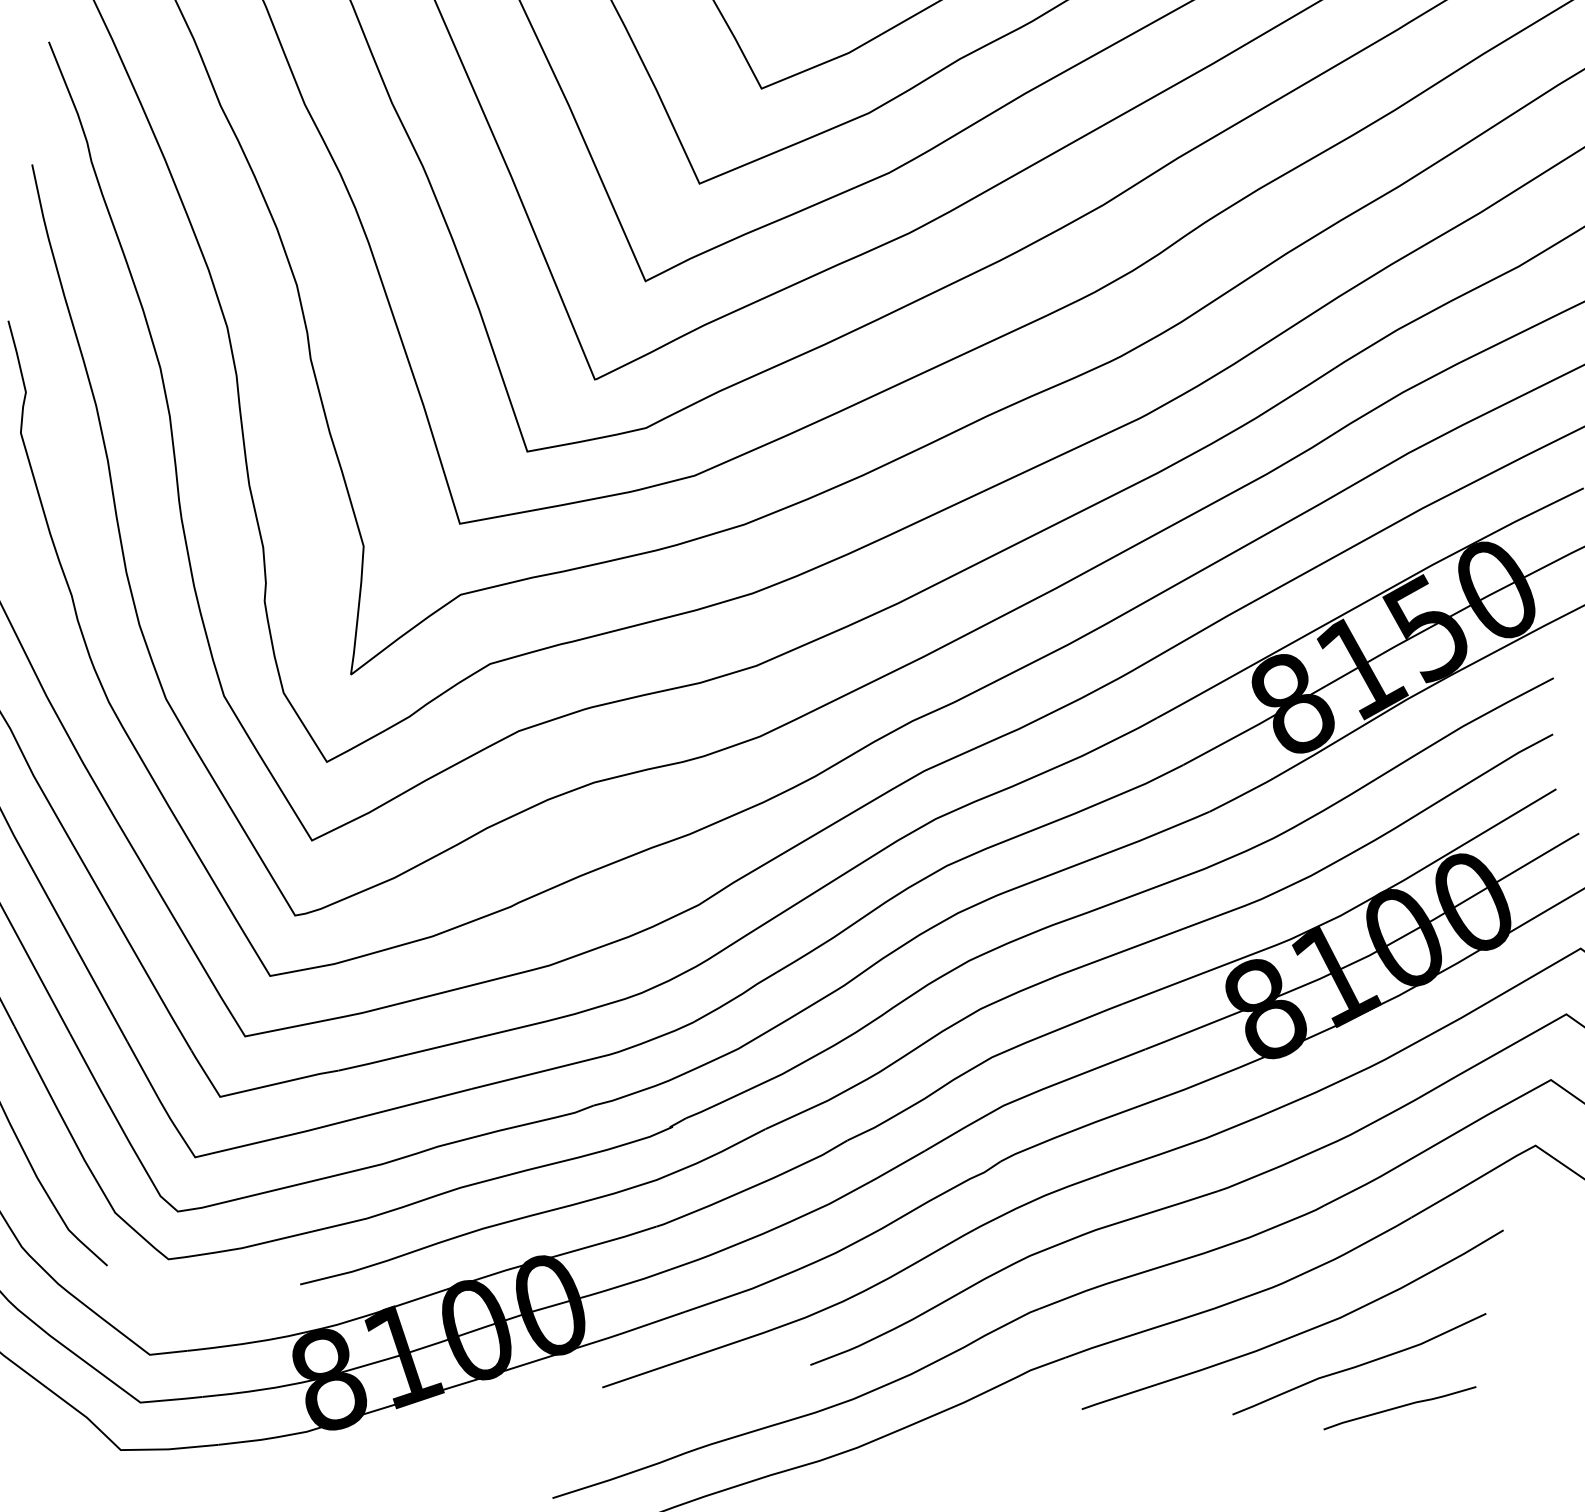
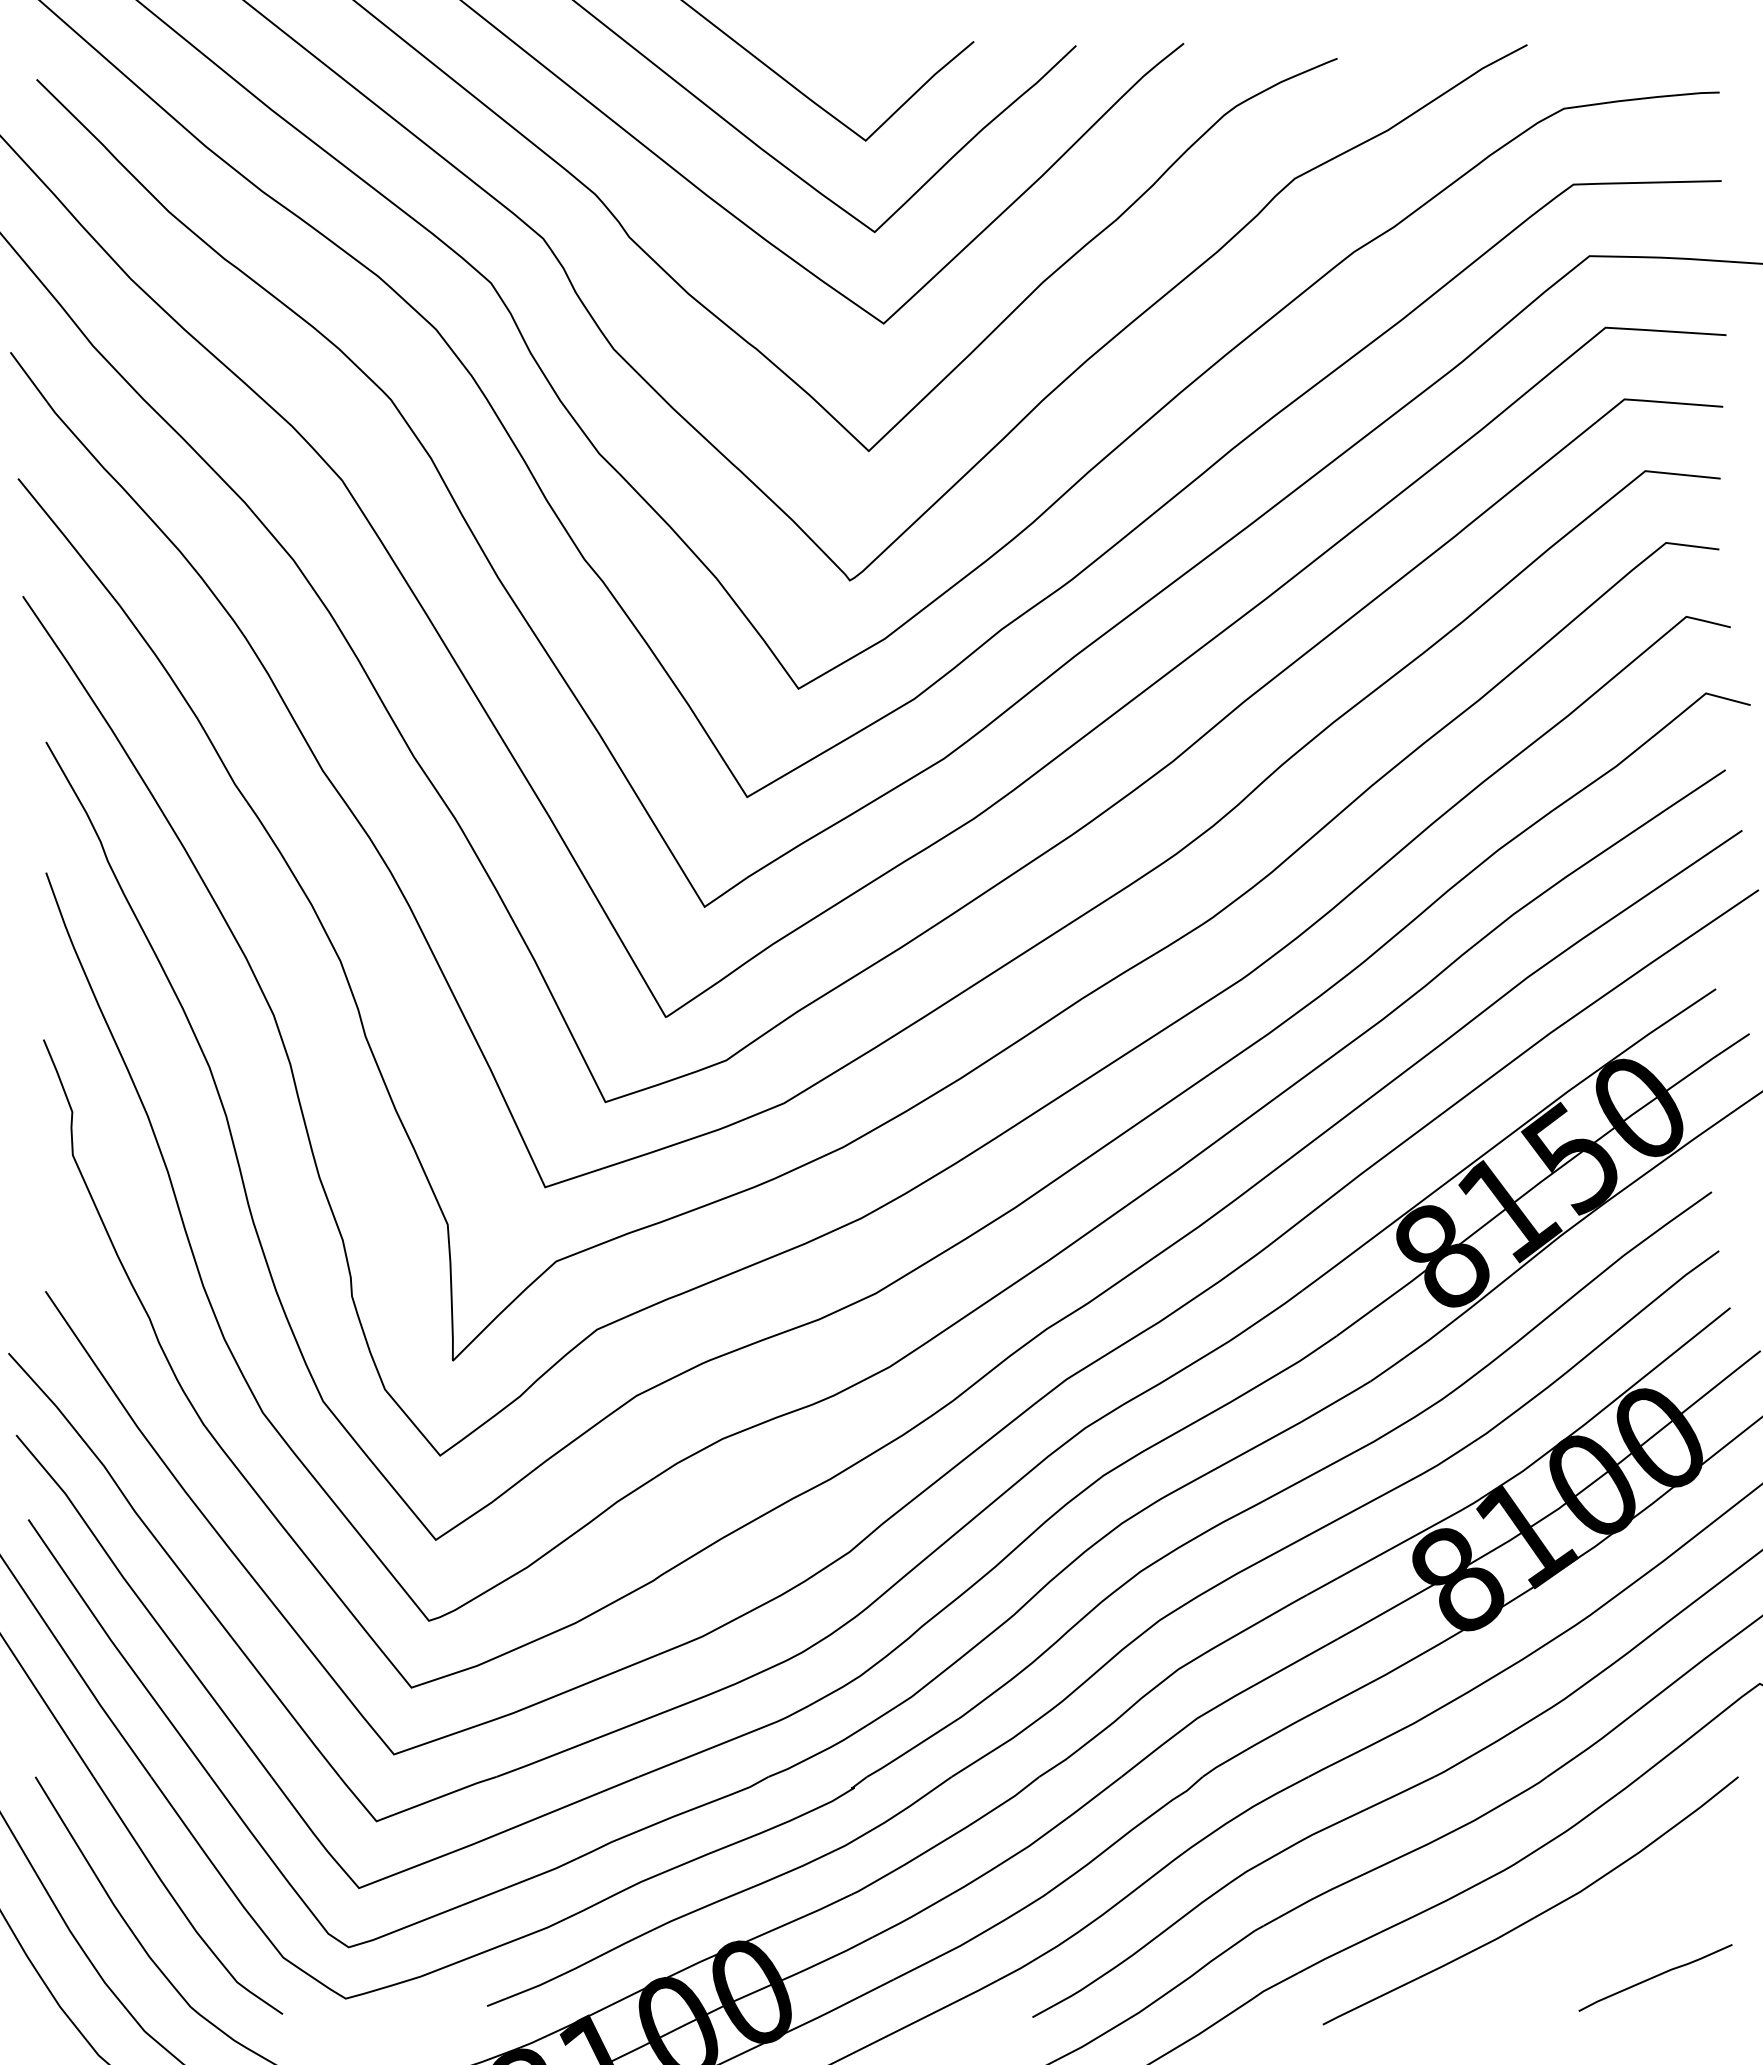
curve: (1359, 1364) -> (1606, 1938), removed

